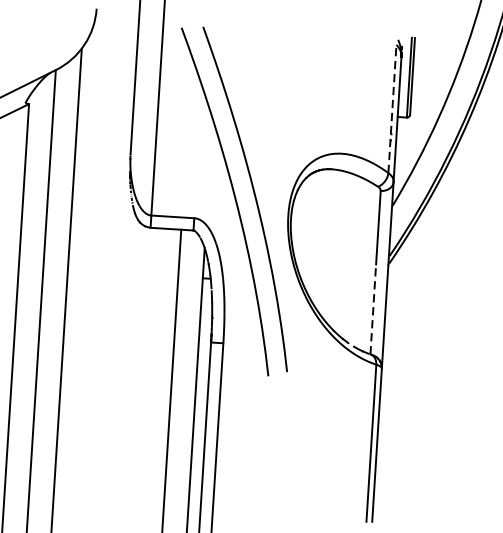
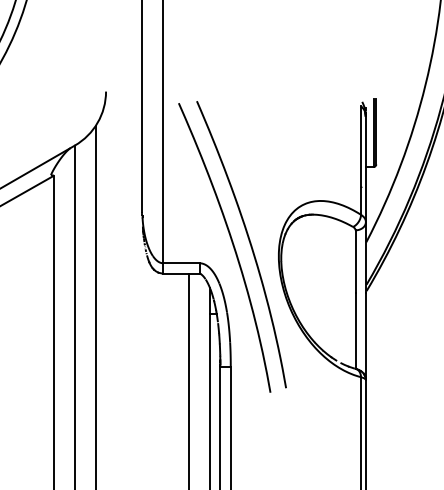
line: (392, 108) -> (361, 160), dashed -> solid
line: (373, 309) -> (355, 330), dashed -> solid

